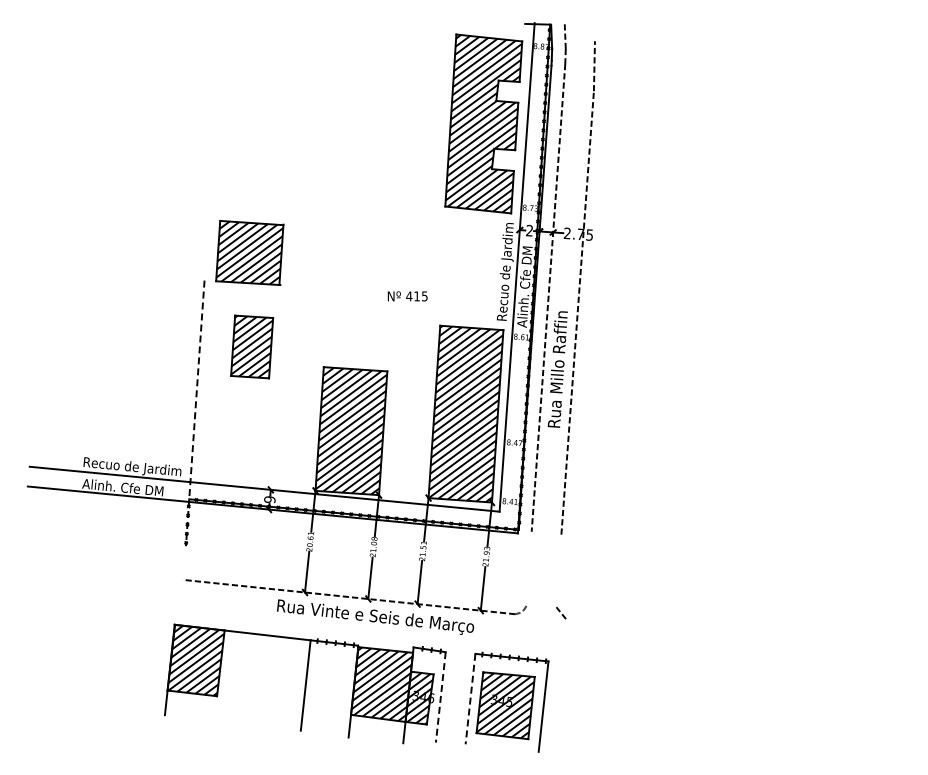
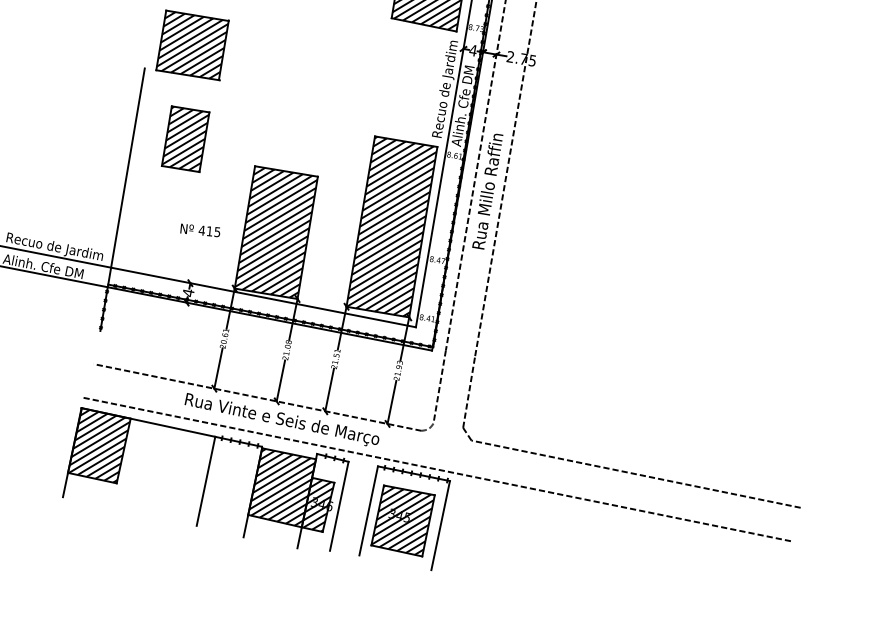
text: (529, 230) -> (473, 50), 2 -> 4
text: (407, 296) -> (200, 230), moved
line: (195, 413) -> (122, 199), dashed -> solid
text: (269, 499) -> (188, 292), 9 -> 4
line: (528, 568) -> (439, 386), added
line: (558, 570) -> (468, 391), added
line: (733, 636) -> (636, 474), added
line: (535, 651) -> (437, 469), added
line: (440, 697) -> (338, 506), dashed -> solid
line: (470, 699) -> (368, 511), dashed -> solid

